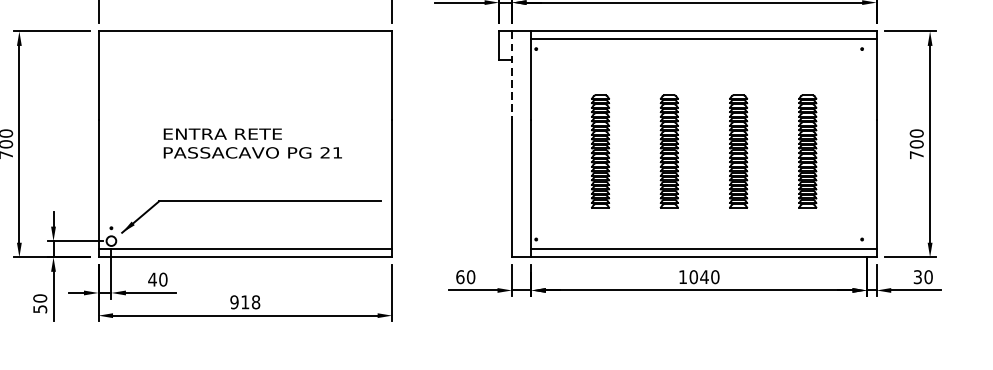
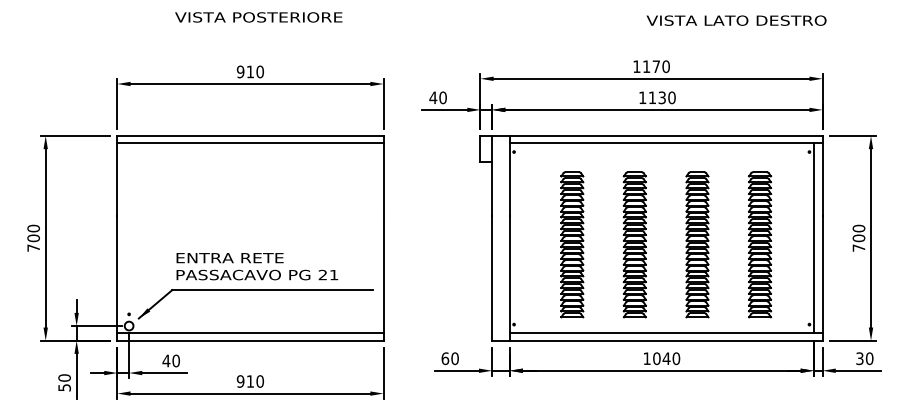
line: (245, 39) -> (250, 143), added
line: (512, 76) -> (492, 176), dashed -> solid
text: (253, 143) -> (257, 266), moved
line: (866, 144) -> (813, 238), added
part: (600, 151) -> (572, 244), size x1.43
part: (669, 151) -> (634, 244), size x1.43
part: (738, 151) -> (697, 244), size x1.43
part: (808, 151) -> (760, 244), size x1.43
text: (256, 302) -> (260, 381), 918 -> 910

